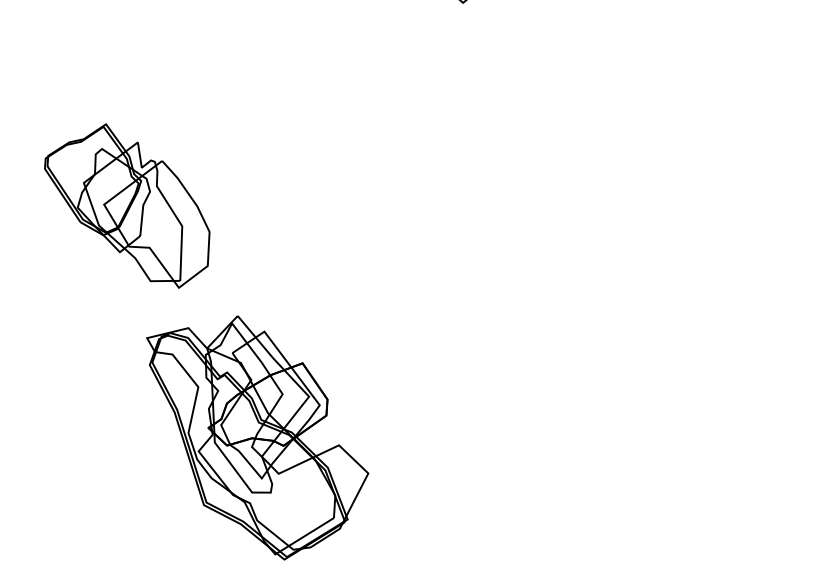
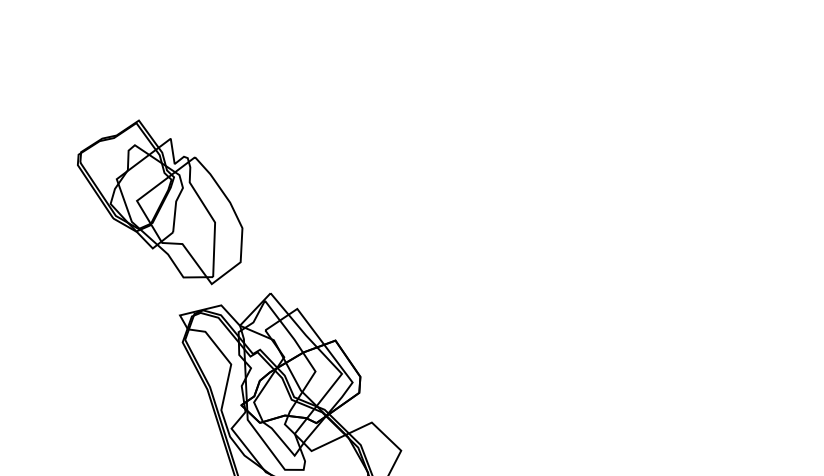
part: (127, 205) -> (160, 201), moved

